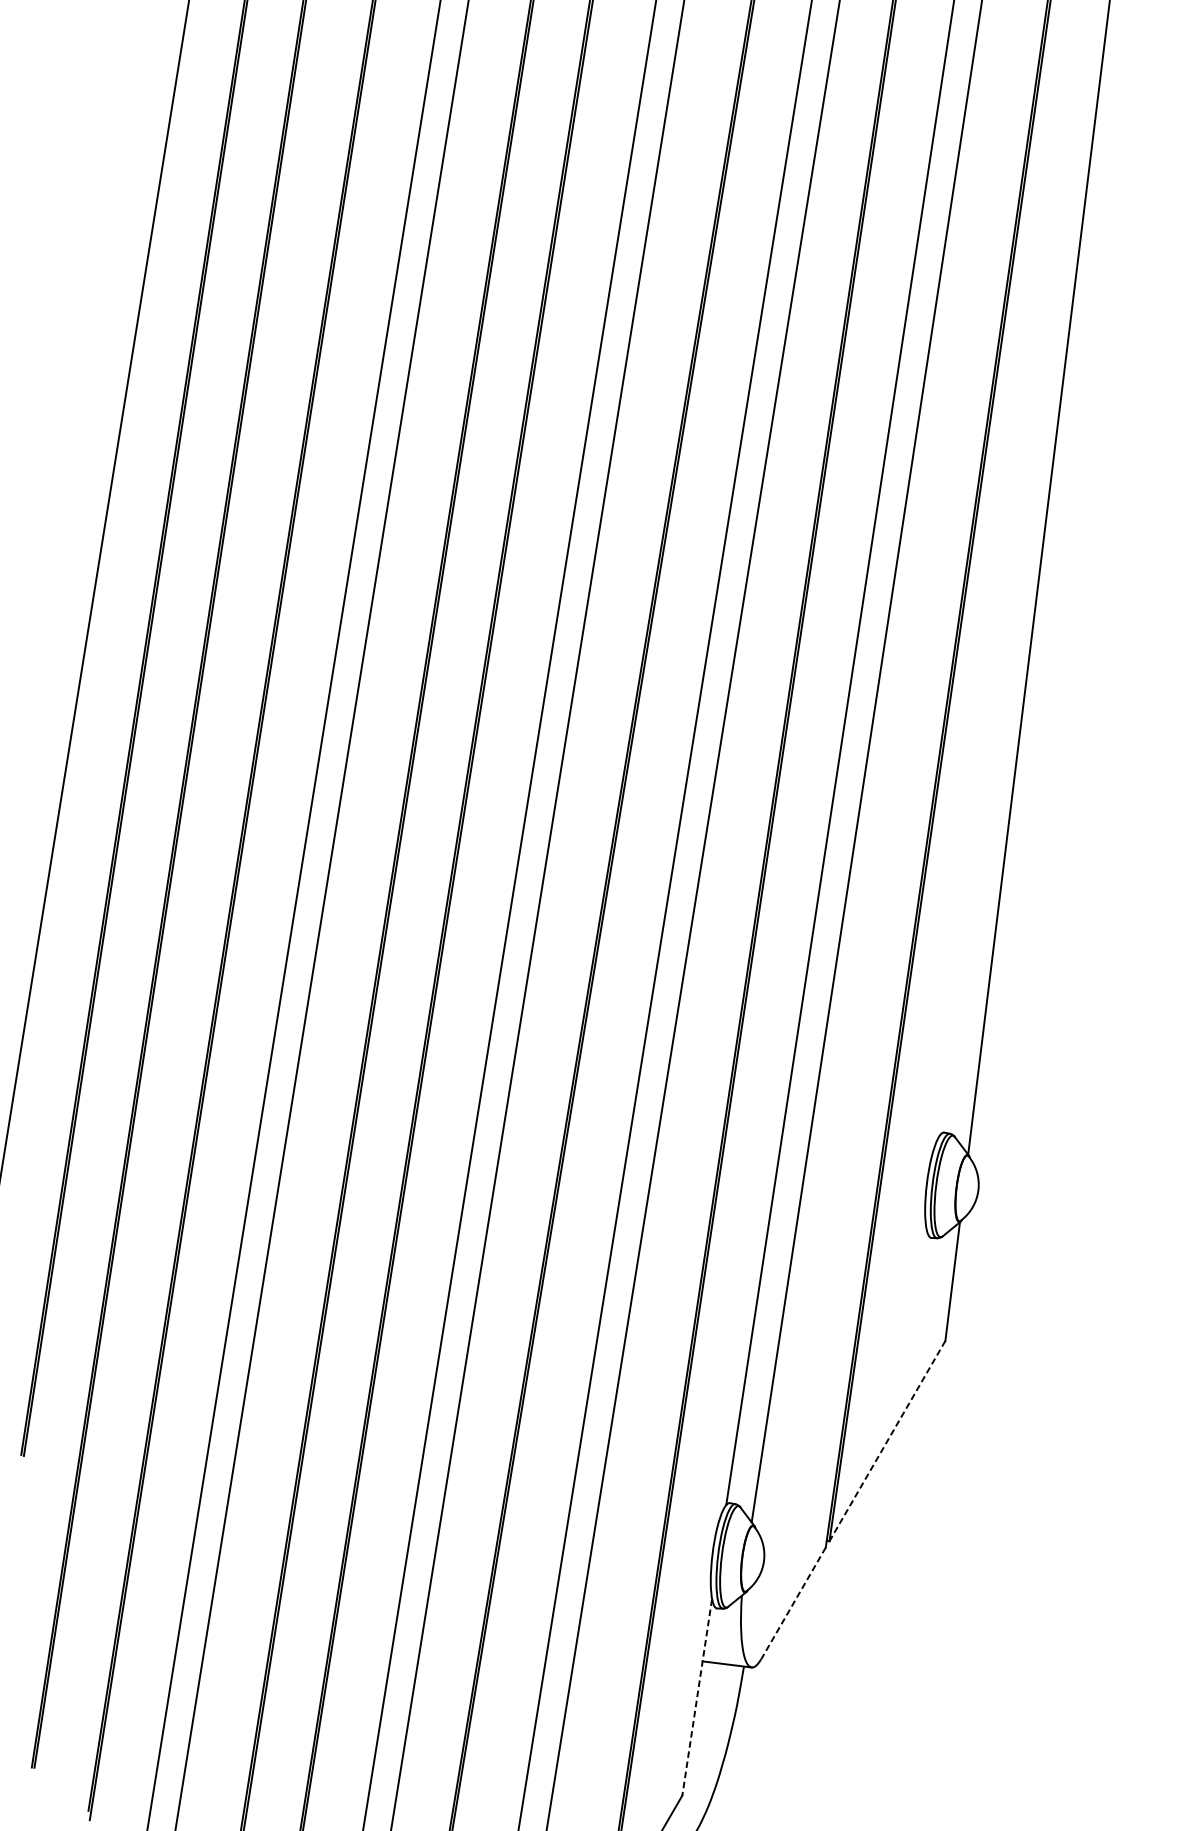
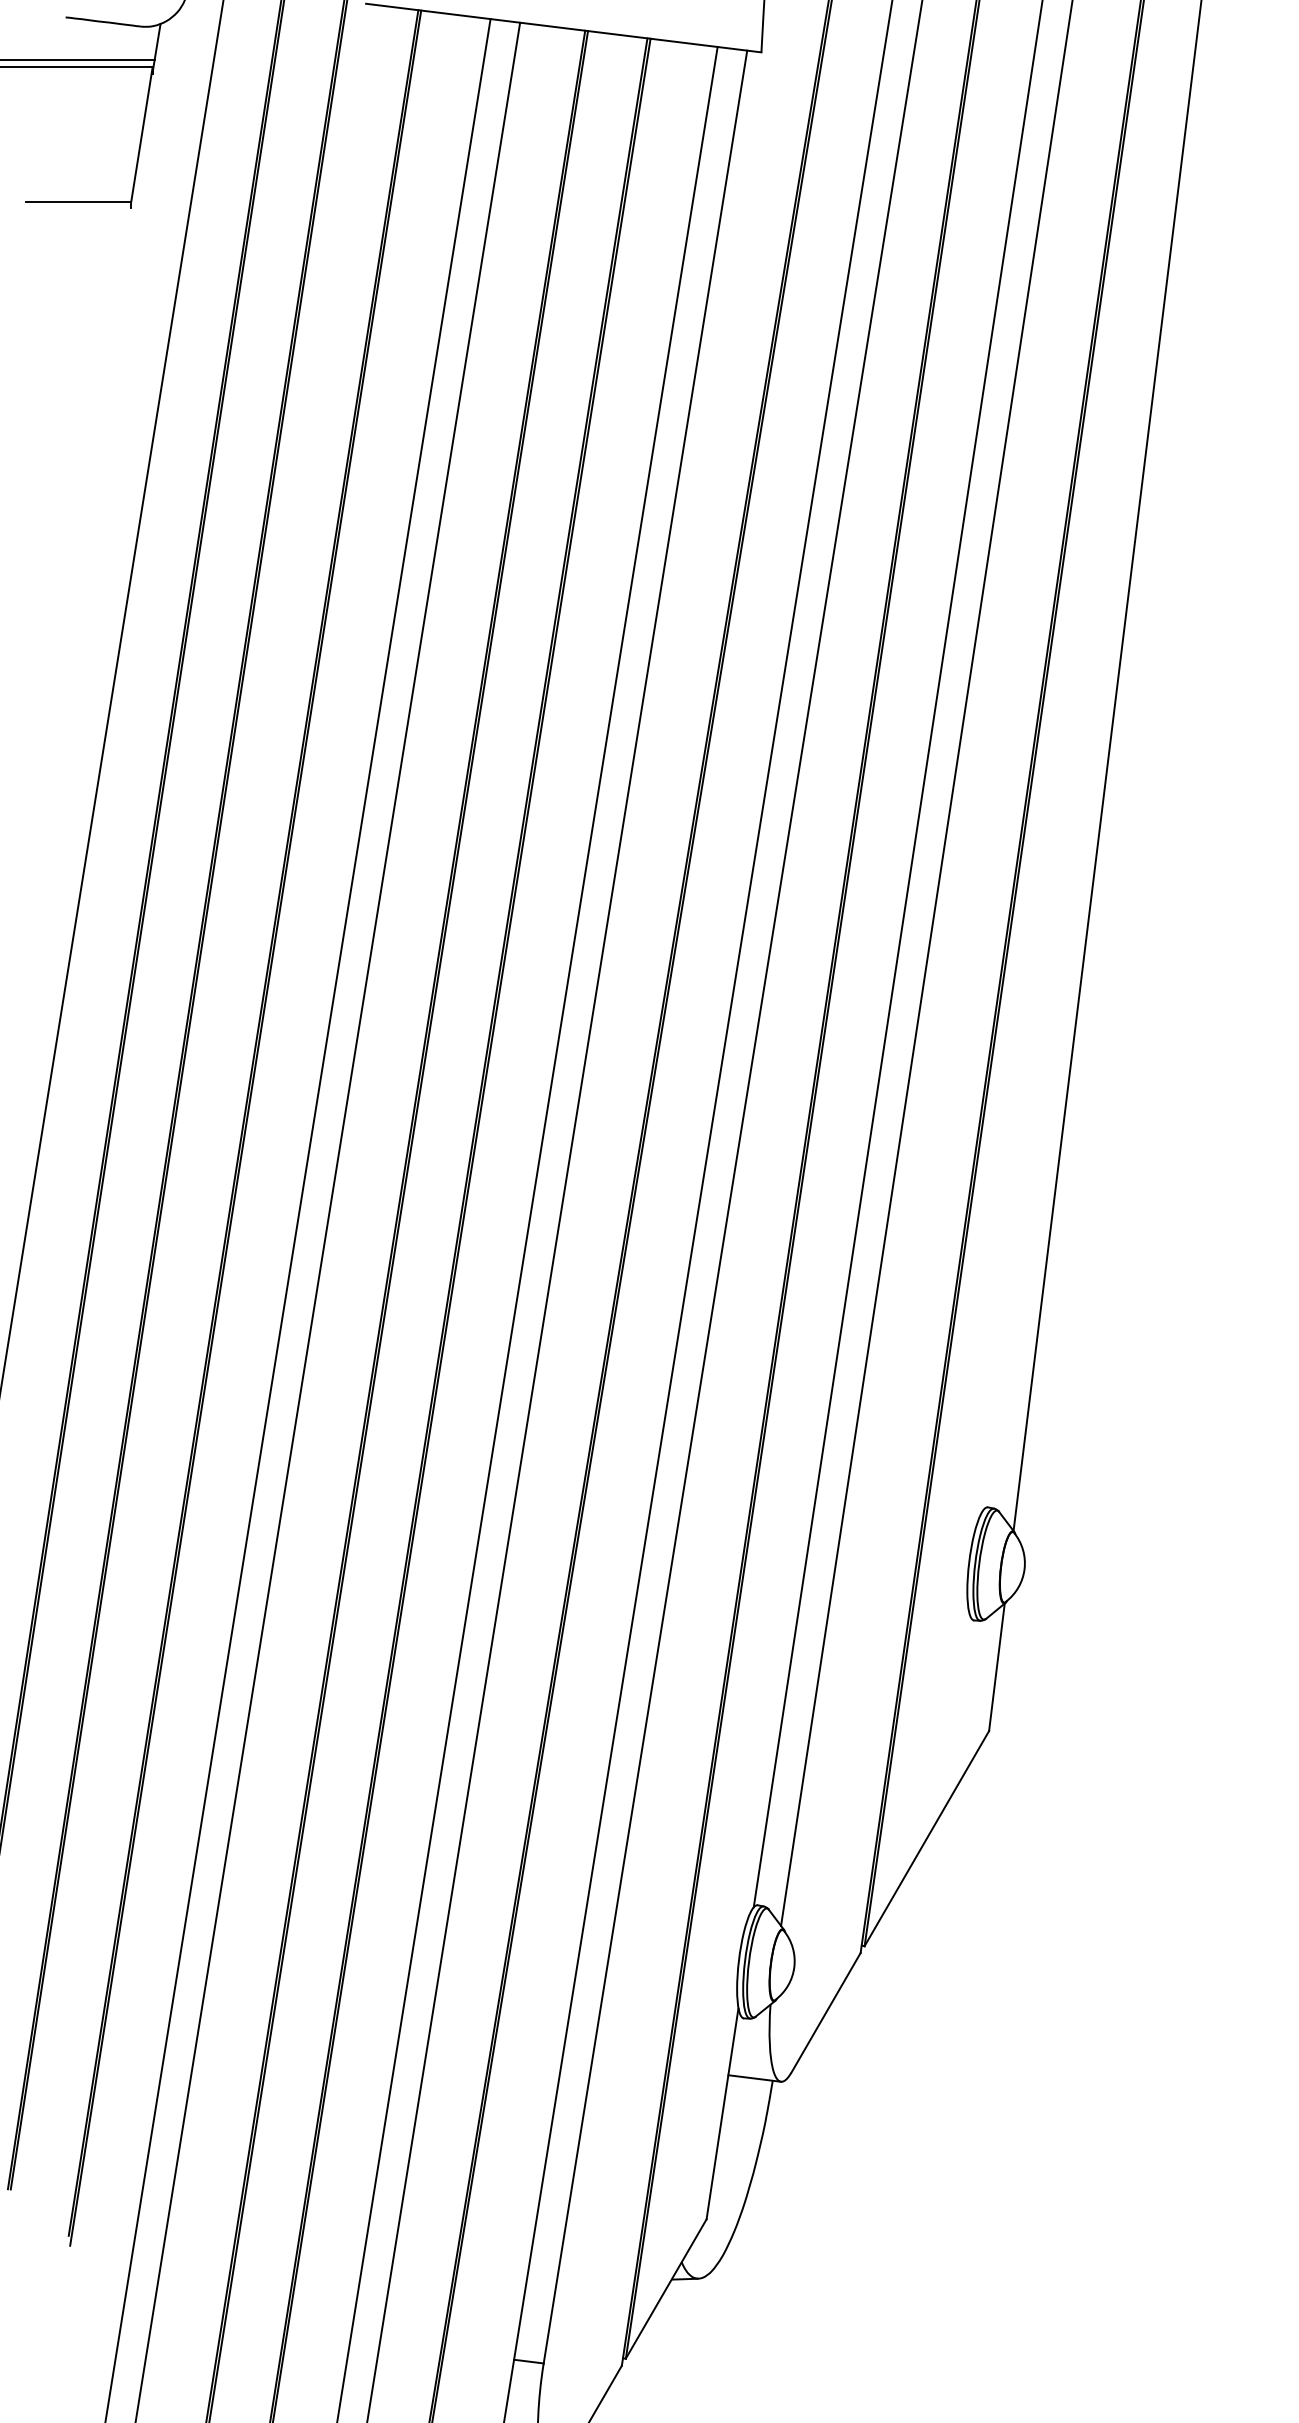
line: (887, 1441) -> (926, 1839), dashed -> solid
line: (793, 1603) -> (825, 2013), dashed -> solid
line: (697, 1697) -> (722, 2114), dashed -> solid

